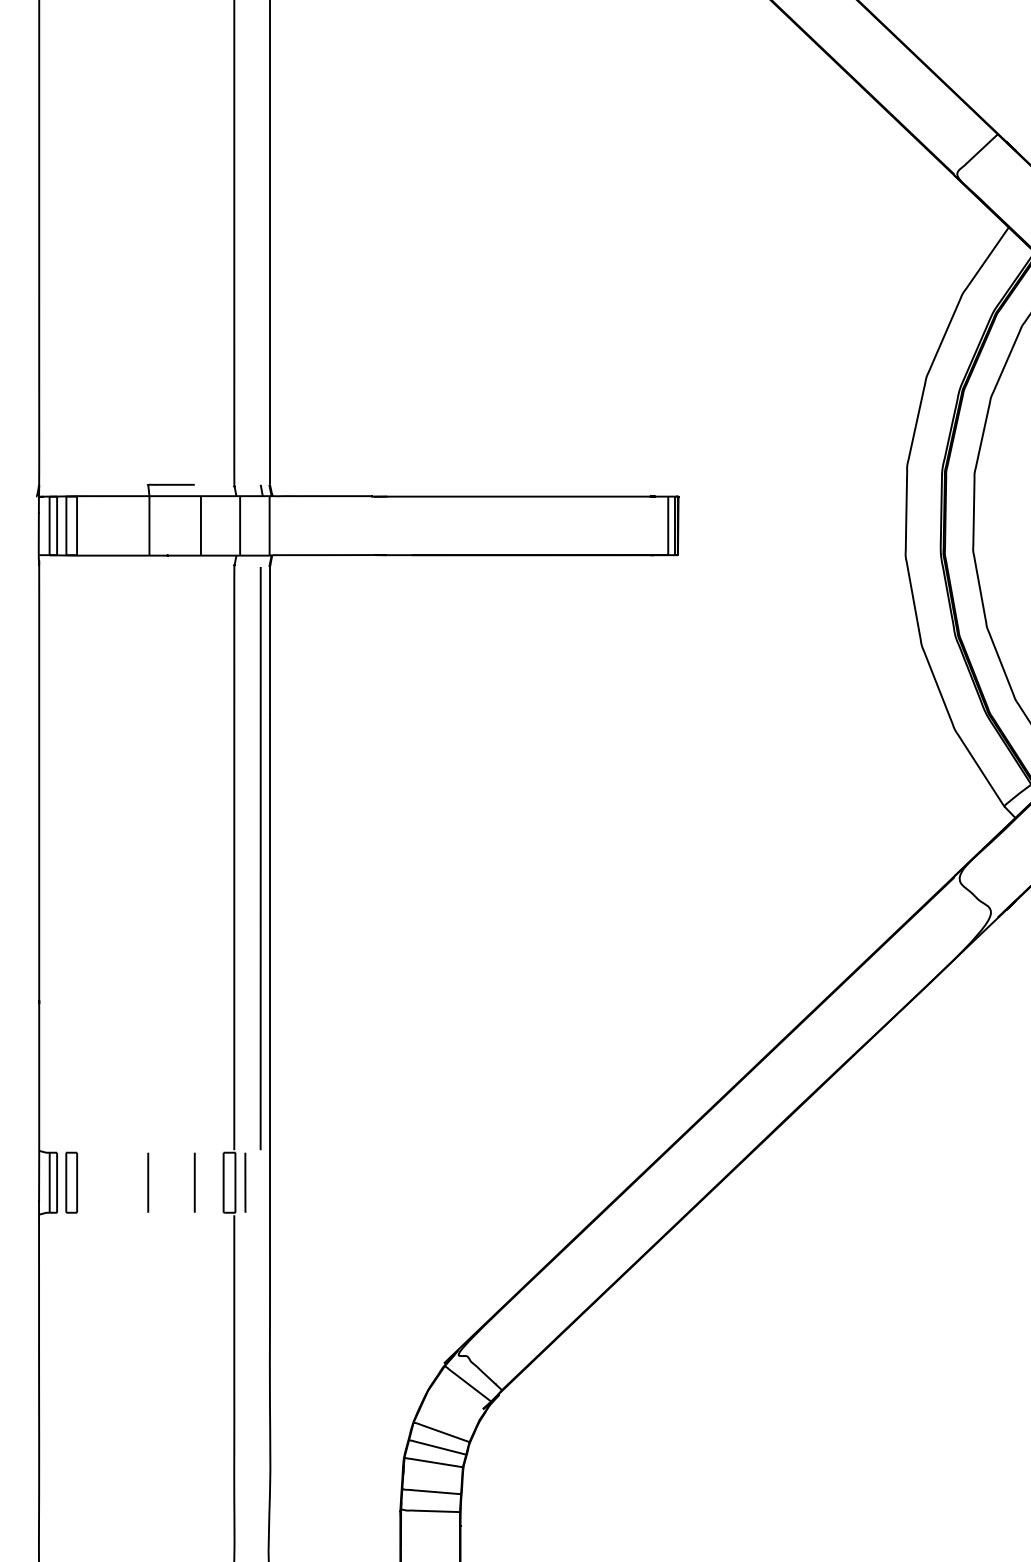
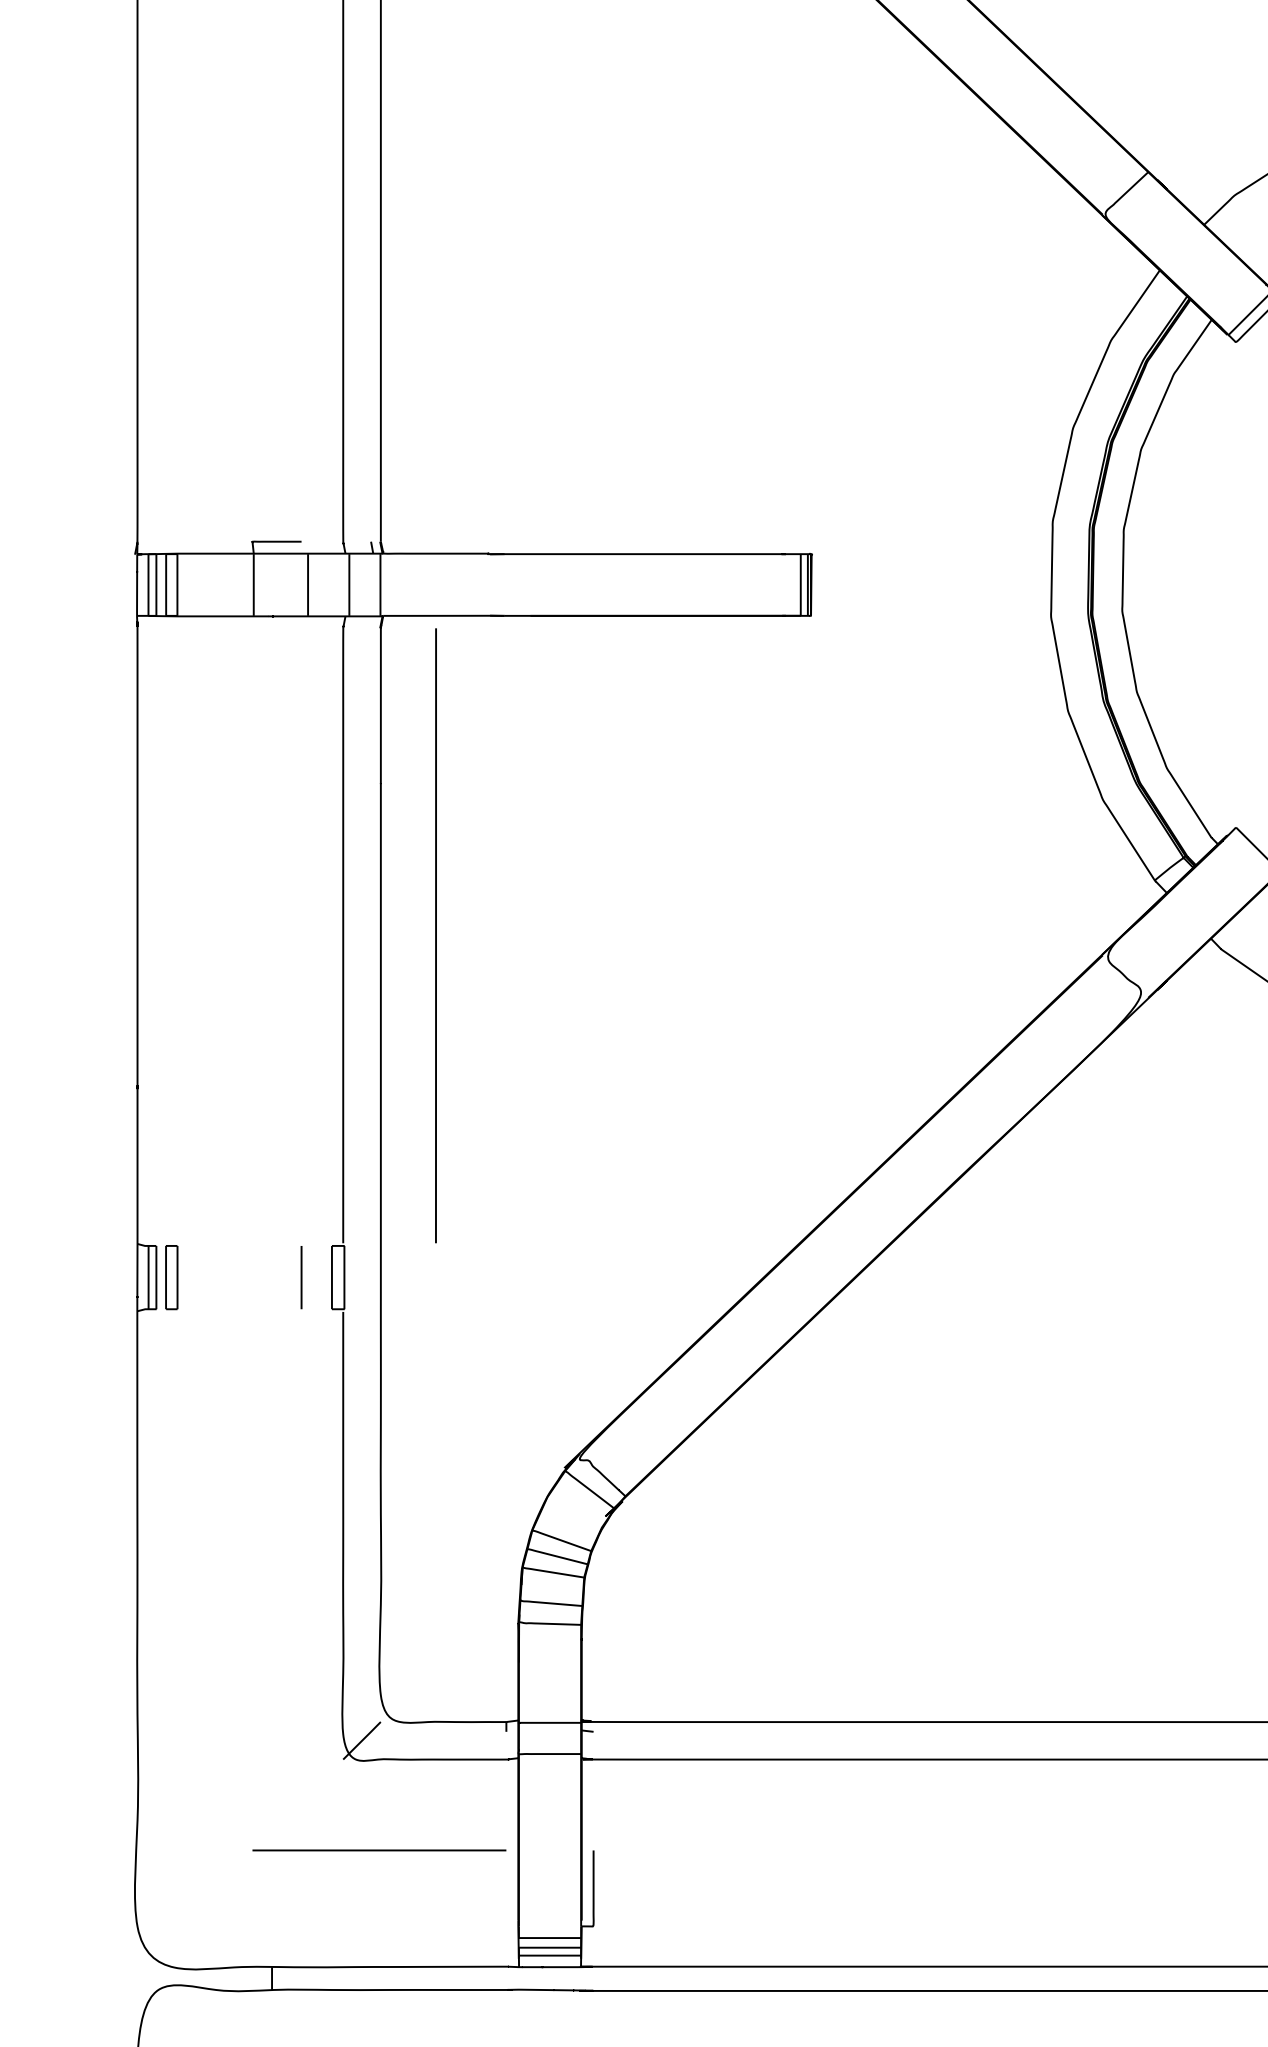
line: (260, 858) -> (435, 935), moved
line: (148, 1182) -> (252, 1277), removed
line: (244, 1182) -> (354, 1277), removed

